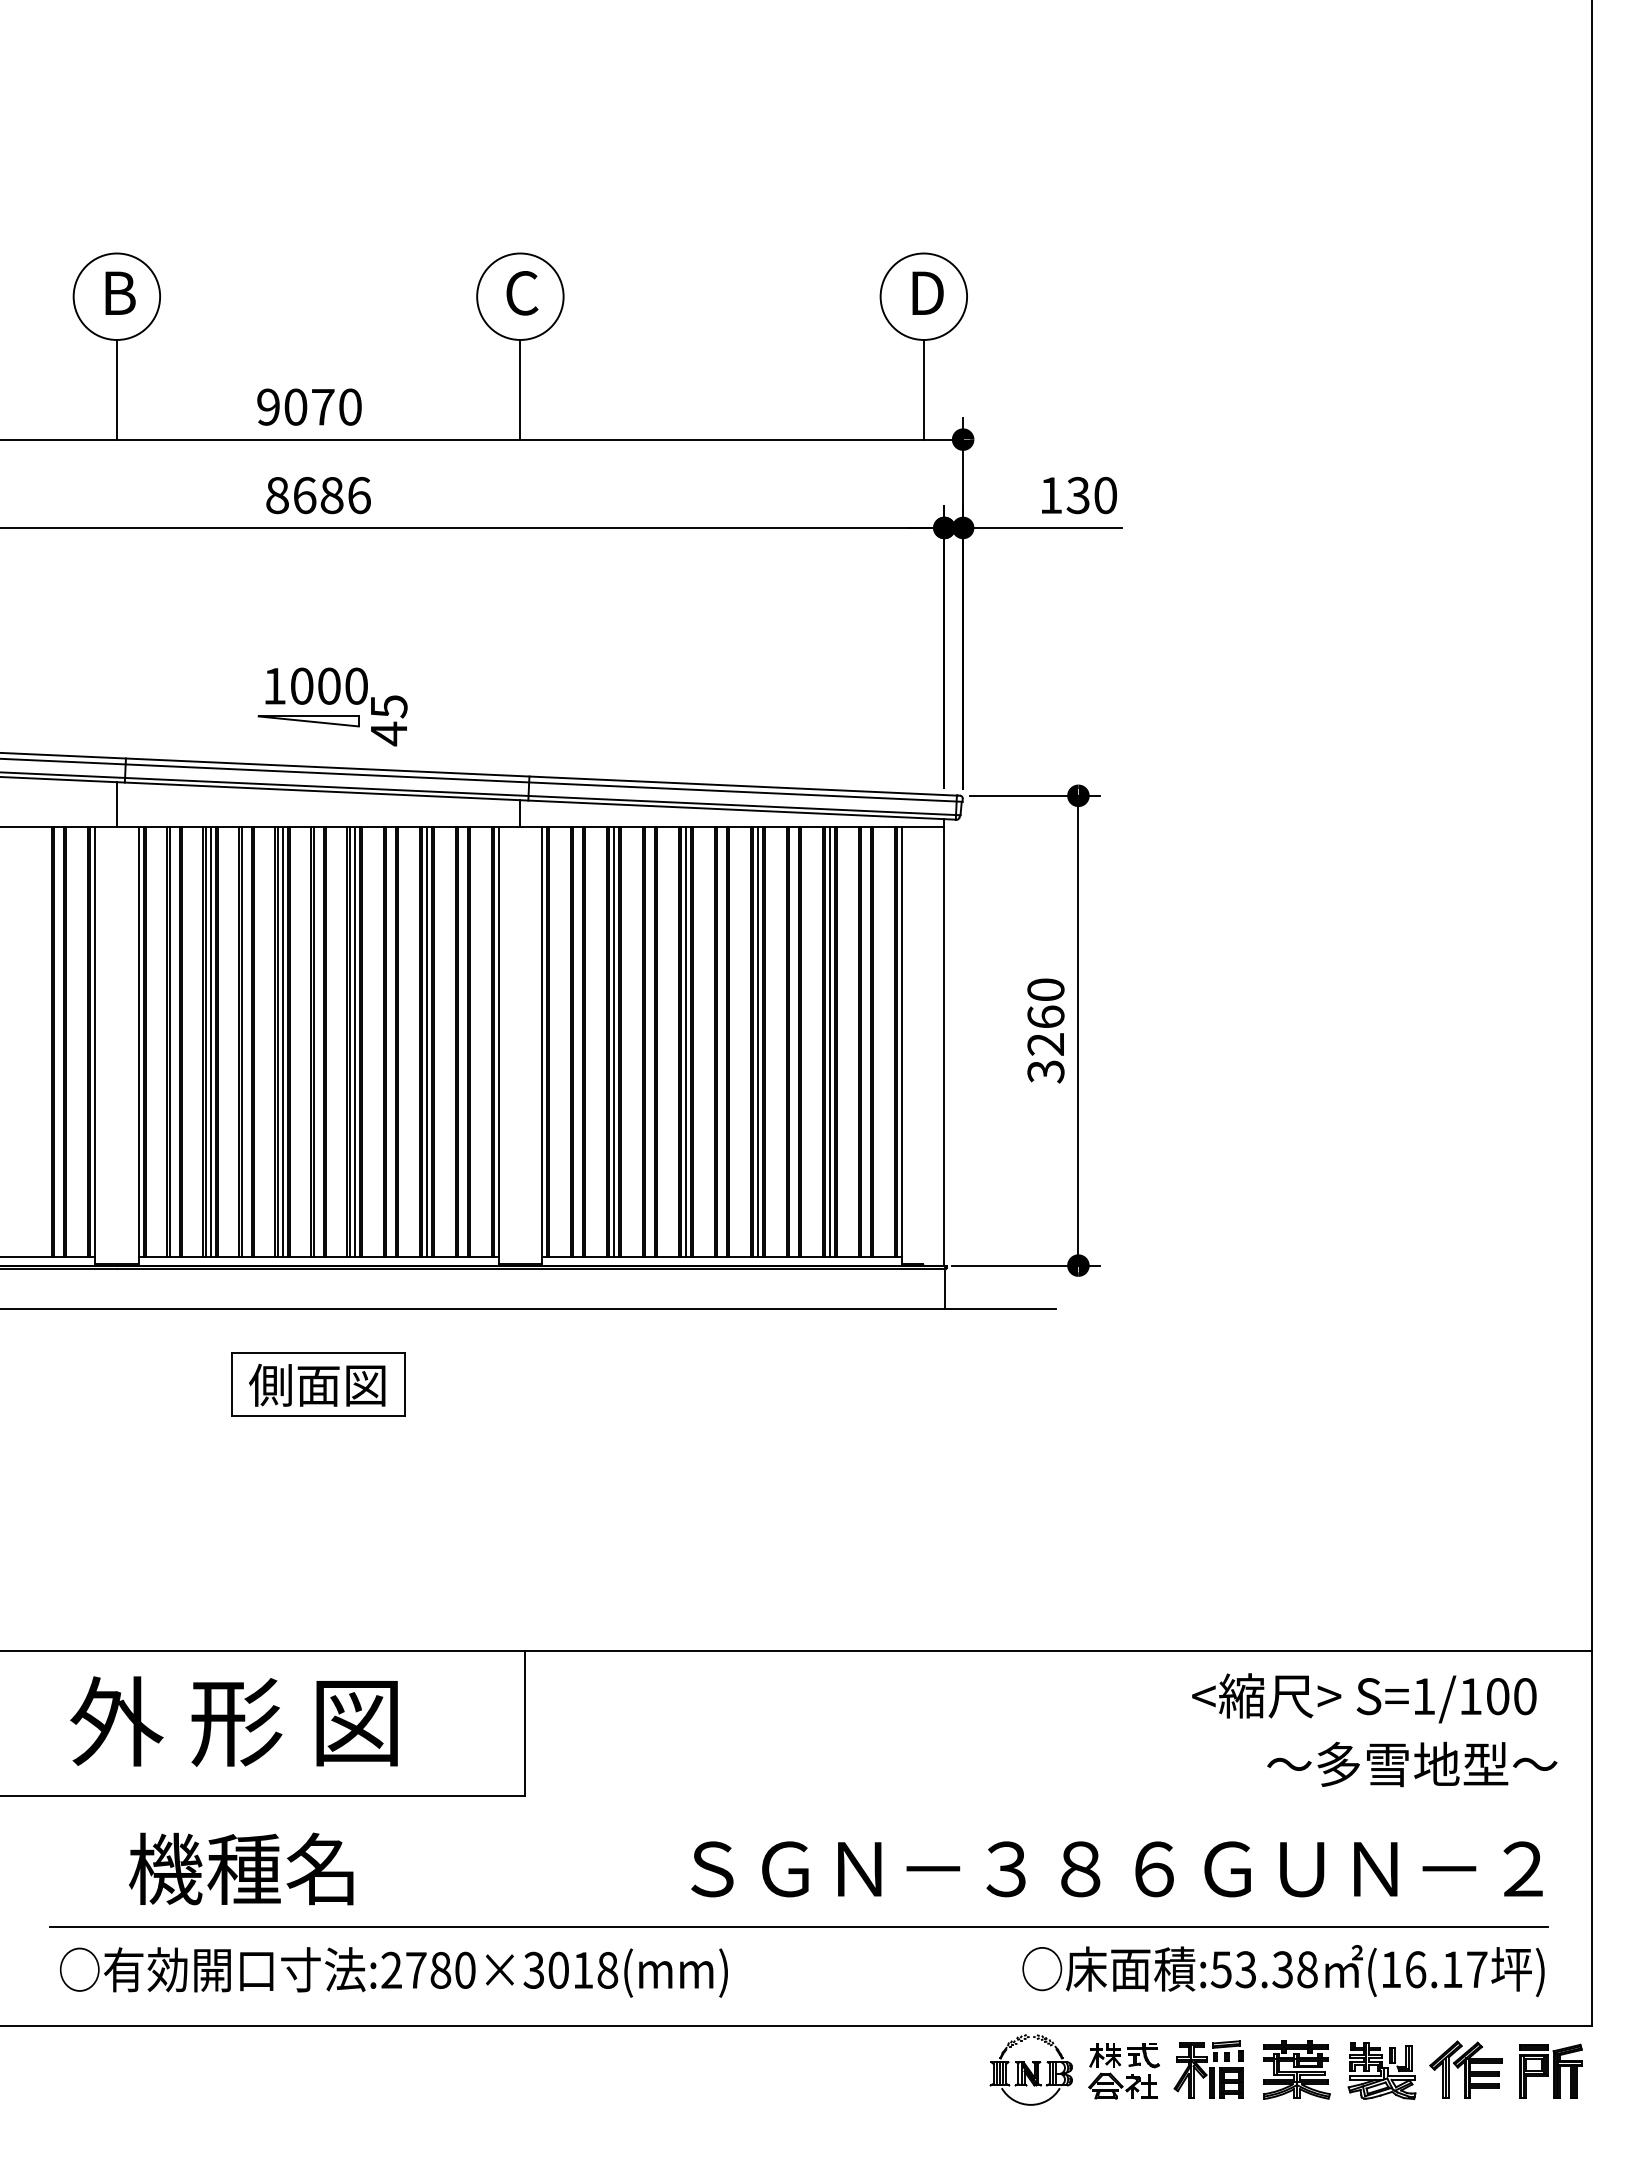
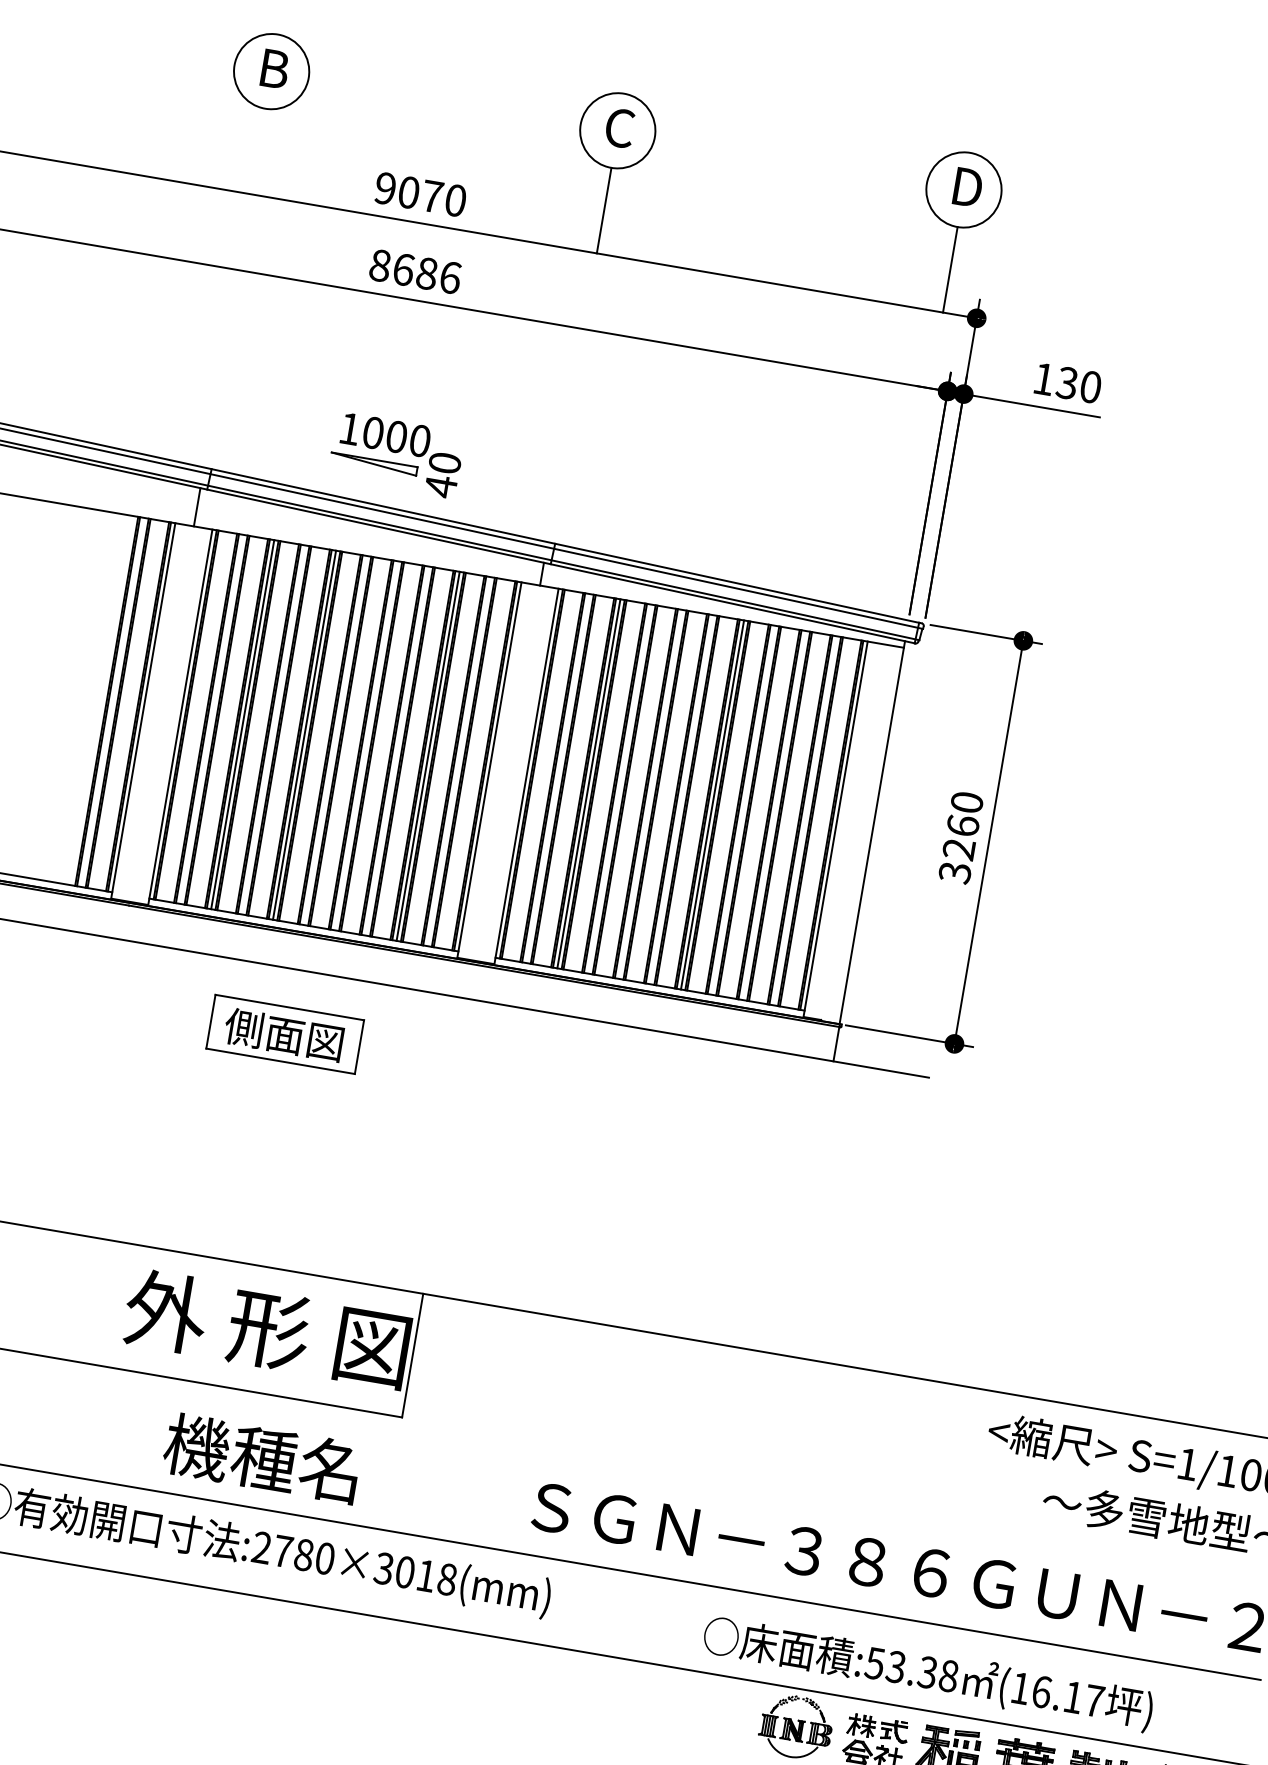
line: (116, 389) -> (257, 151), removed
text: (388, 706) -> (444, 463), 45 -> 40
line: (354, 1041) -> (366, 745), removed
line: (686, 1041) -> (651, 794), removed
line: (830, 1041) -> (774, 815), removed
text: (233, 1721) -> (266, 1328), moved
text: (241, 1868) -> (262, 1457), moved
text: (1283, 1971) -> (928, 1674), moved

